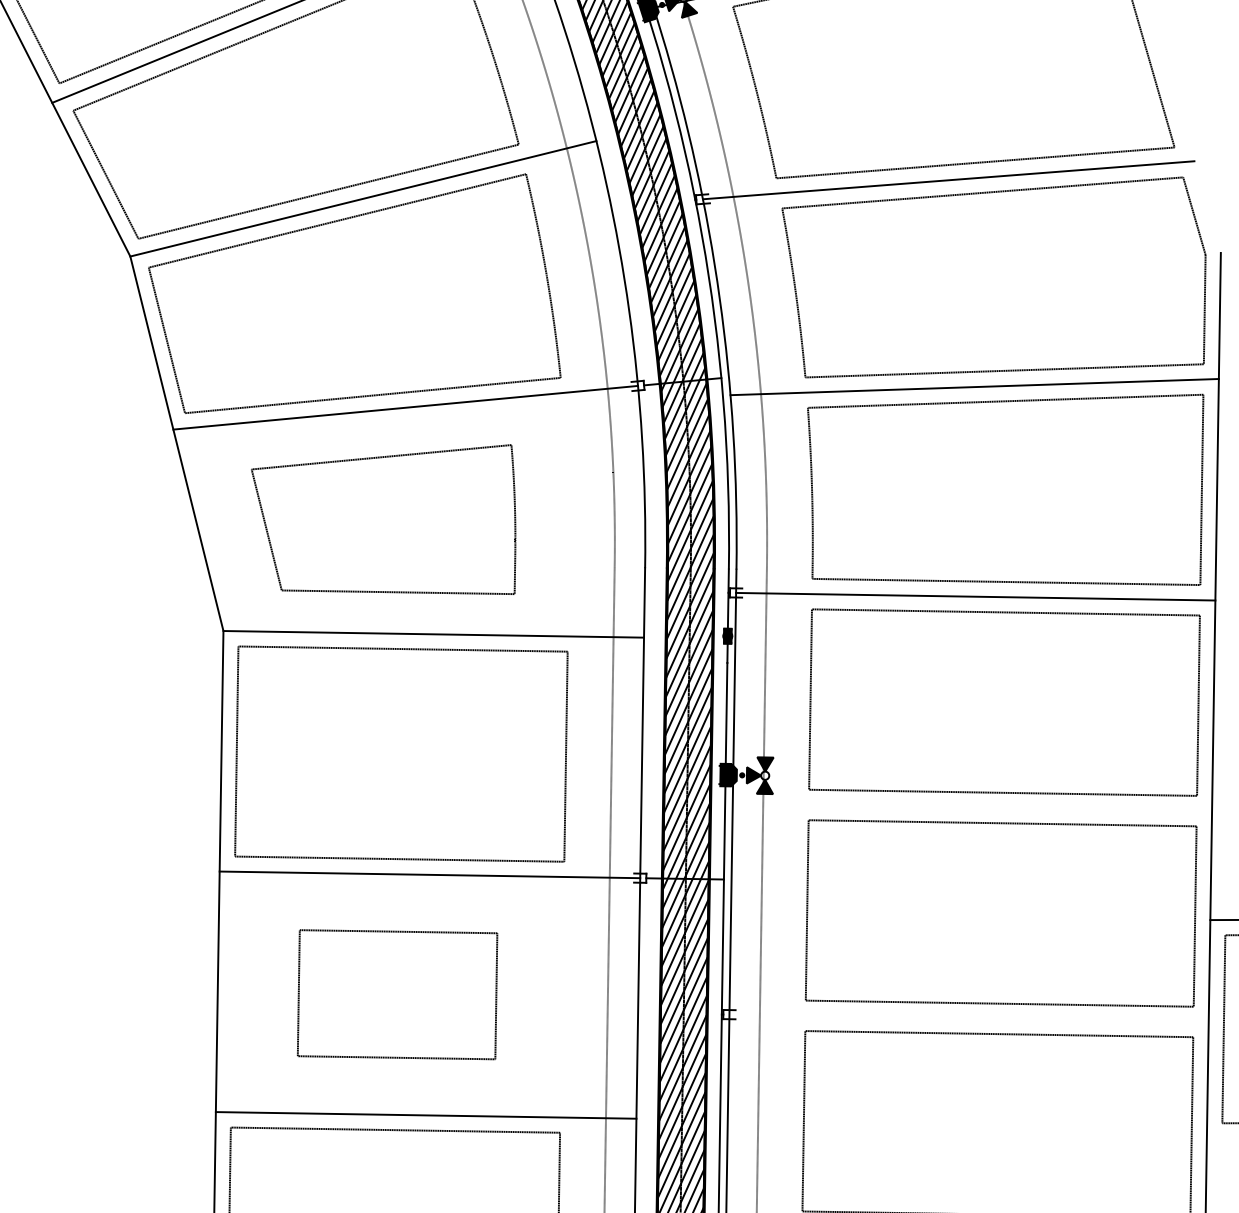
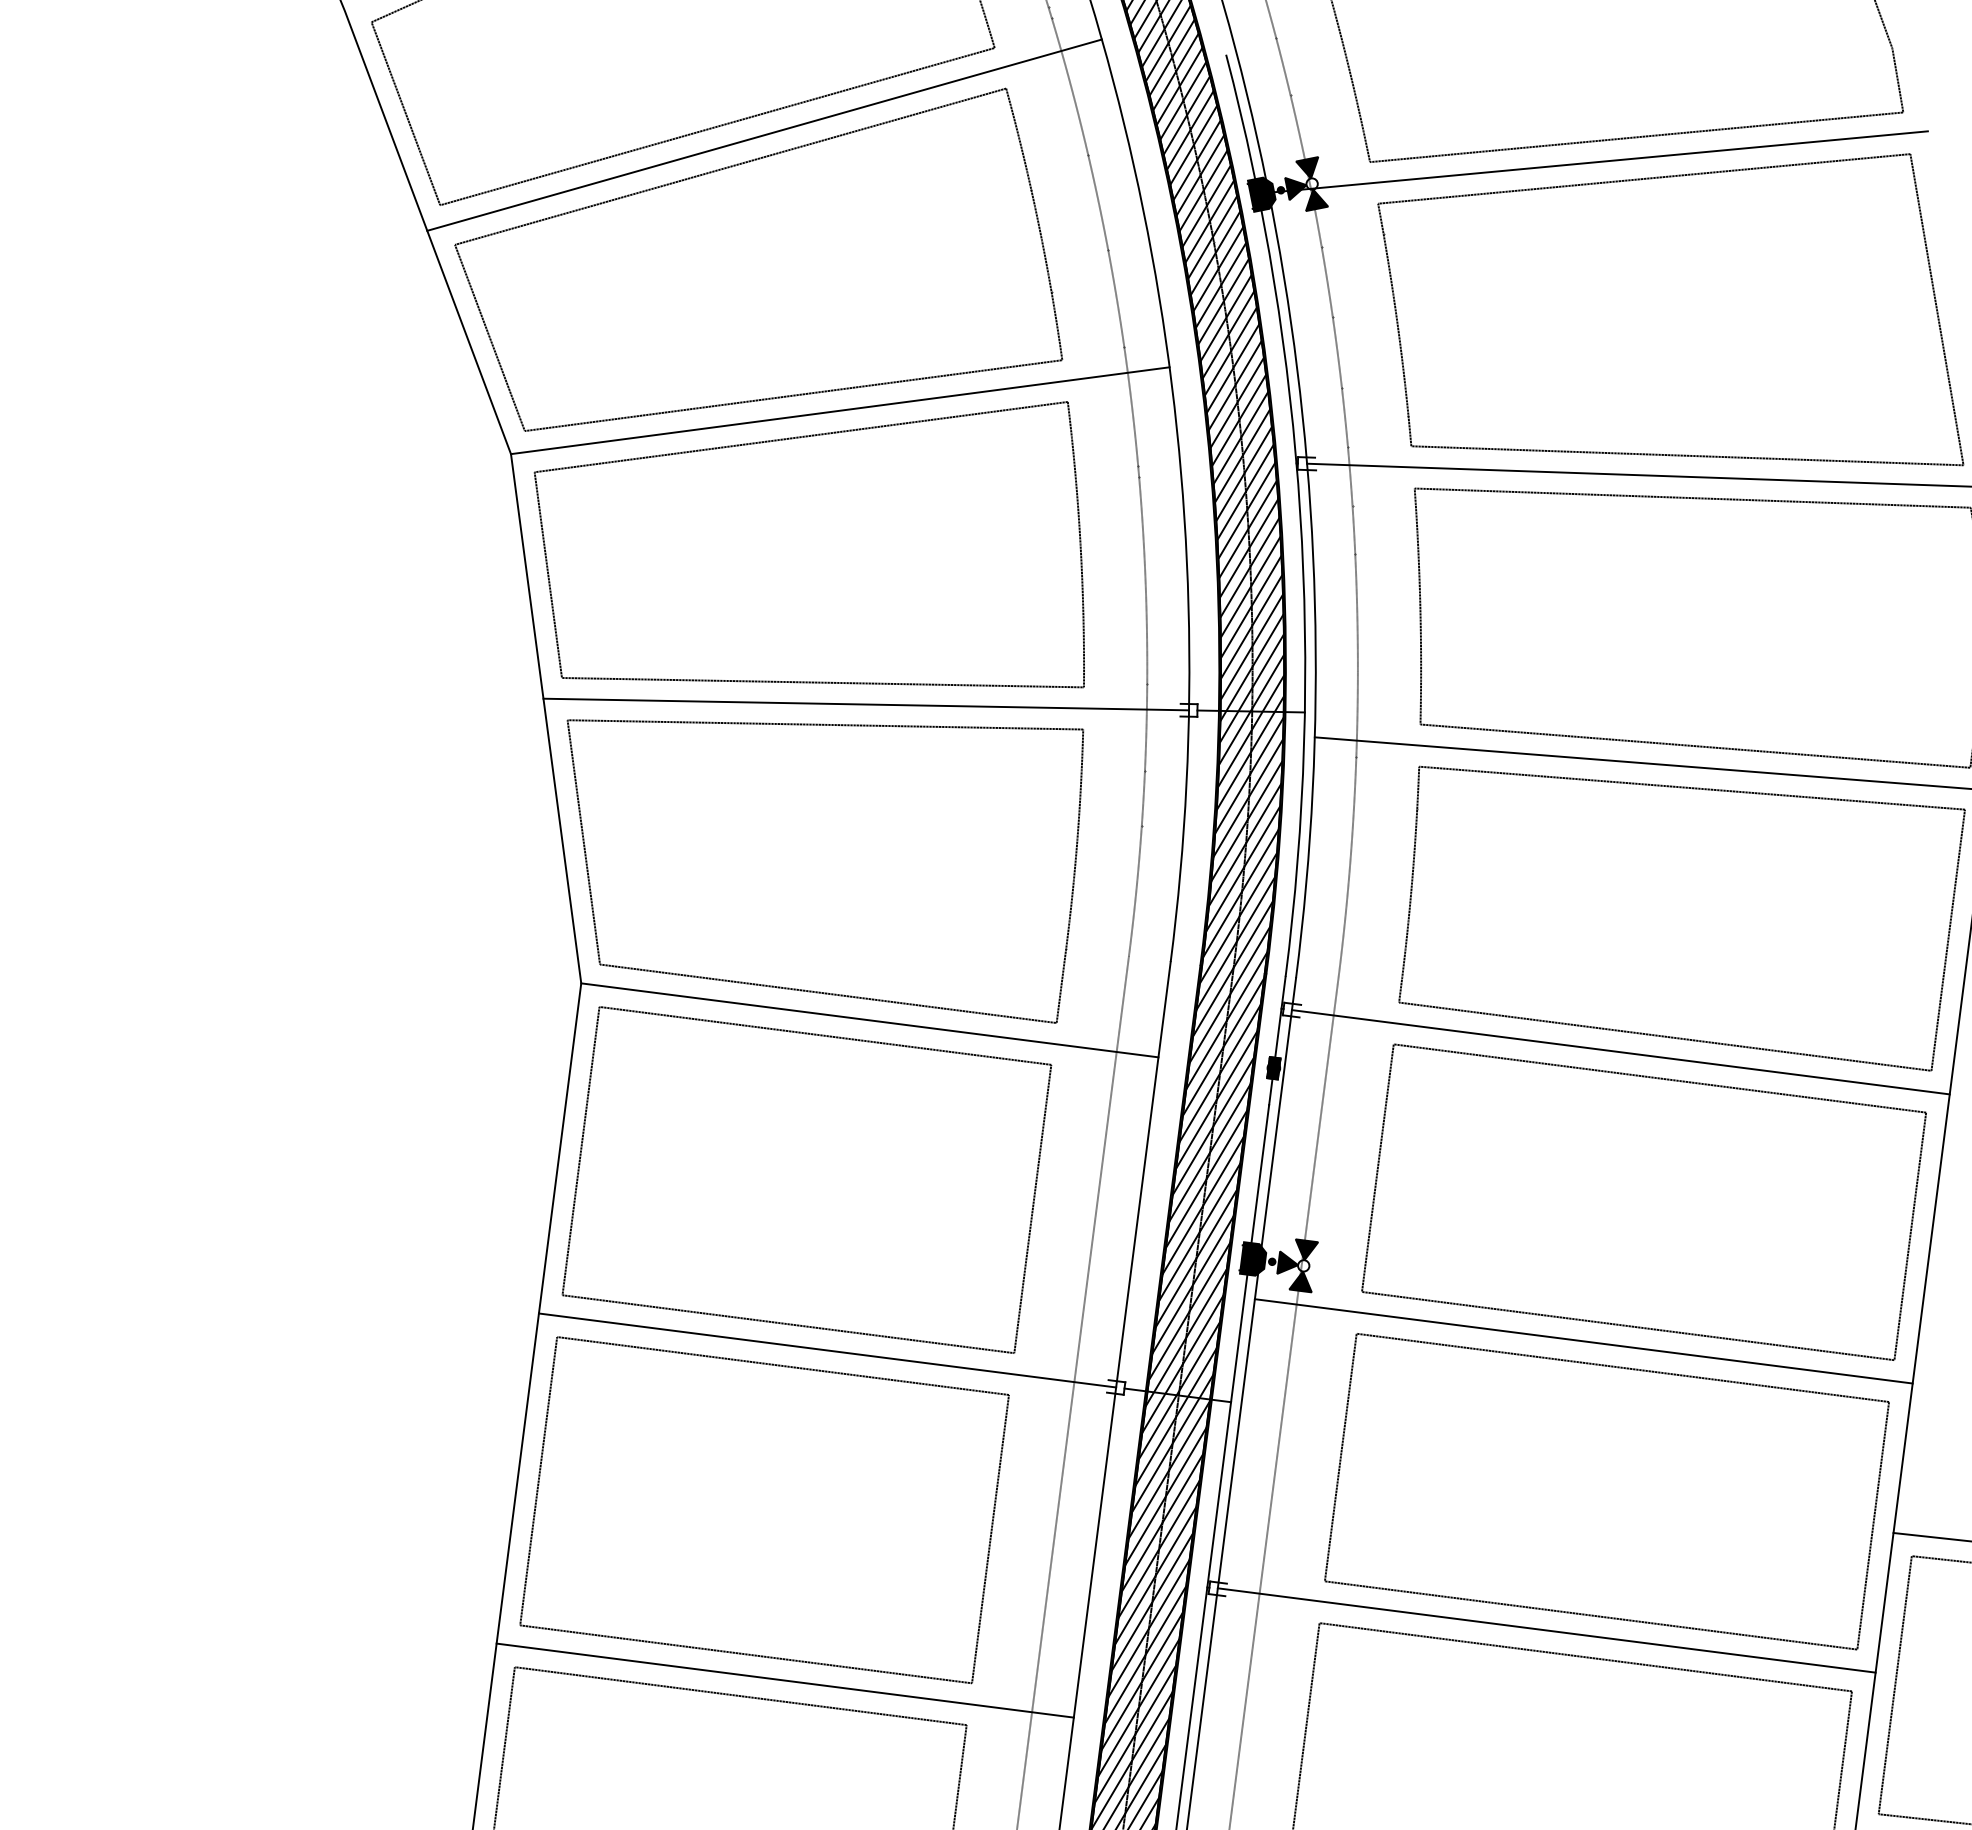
part: (389, 530) -> (825, 871), size x1.43
line: (972, 807) -> (1583, 1341), added
part: (397, 994) -> (764, 1510), size x1.67
line: (968, 1018) -> (1546, 1630), added

